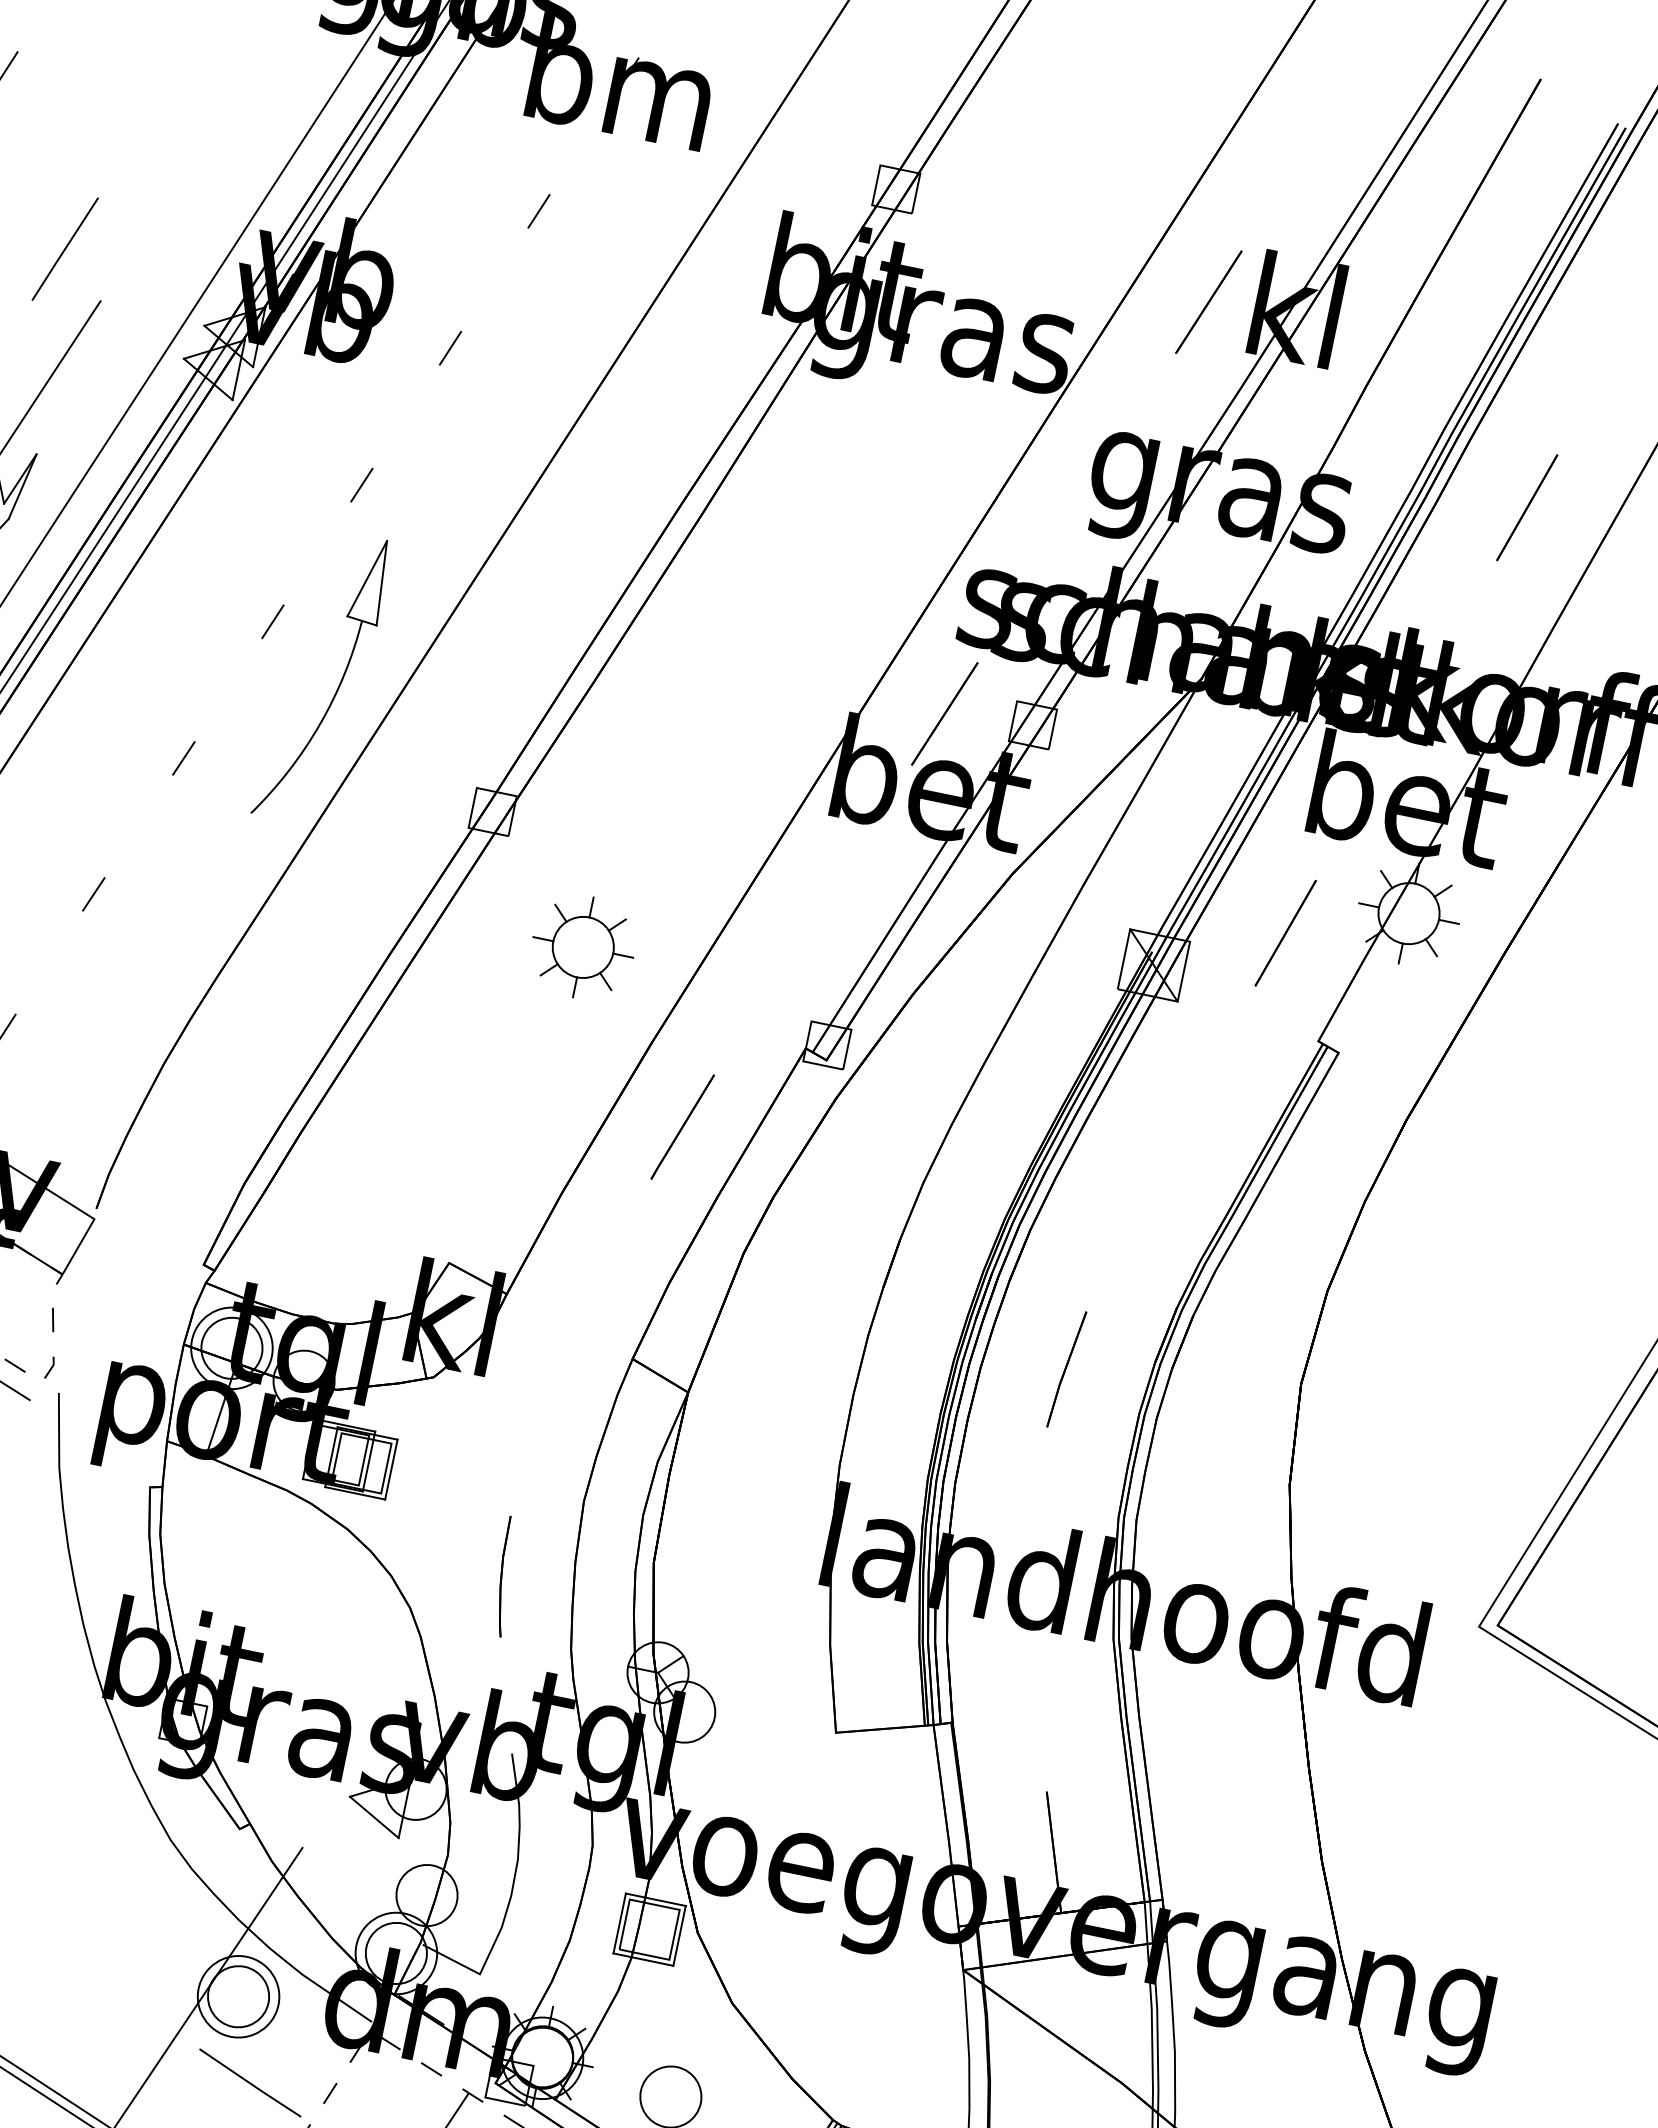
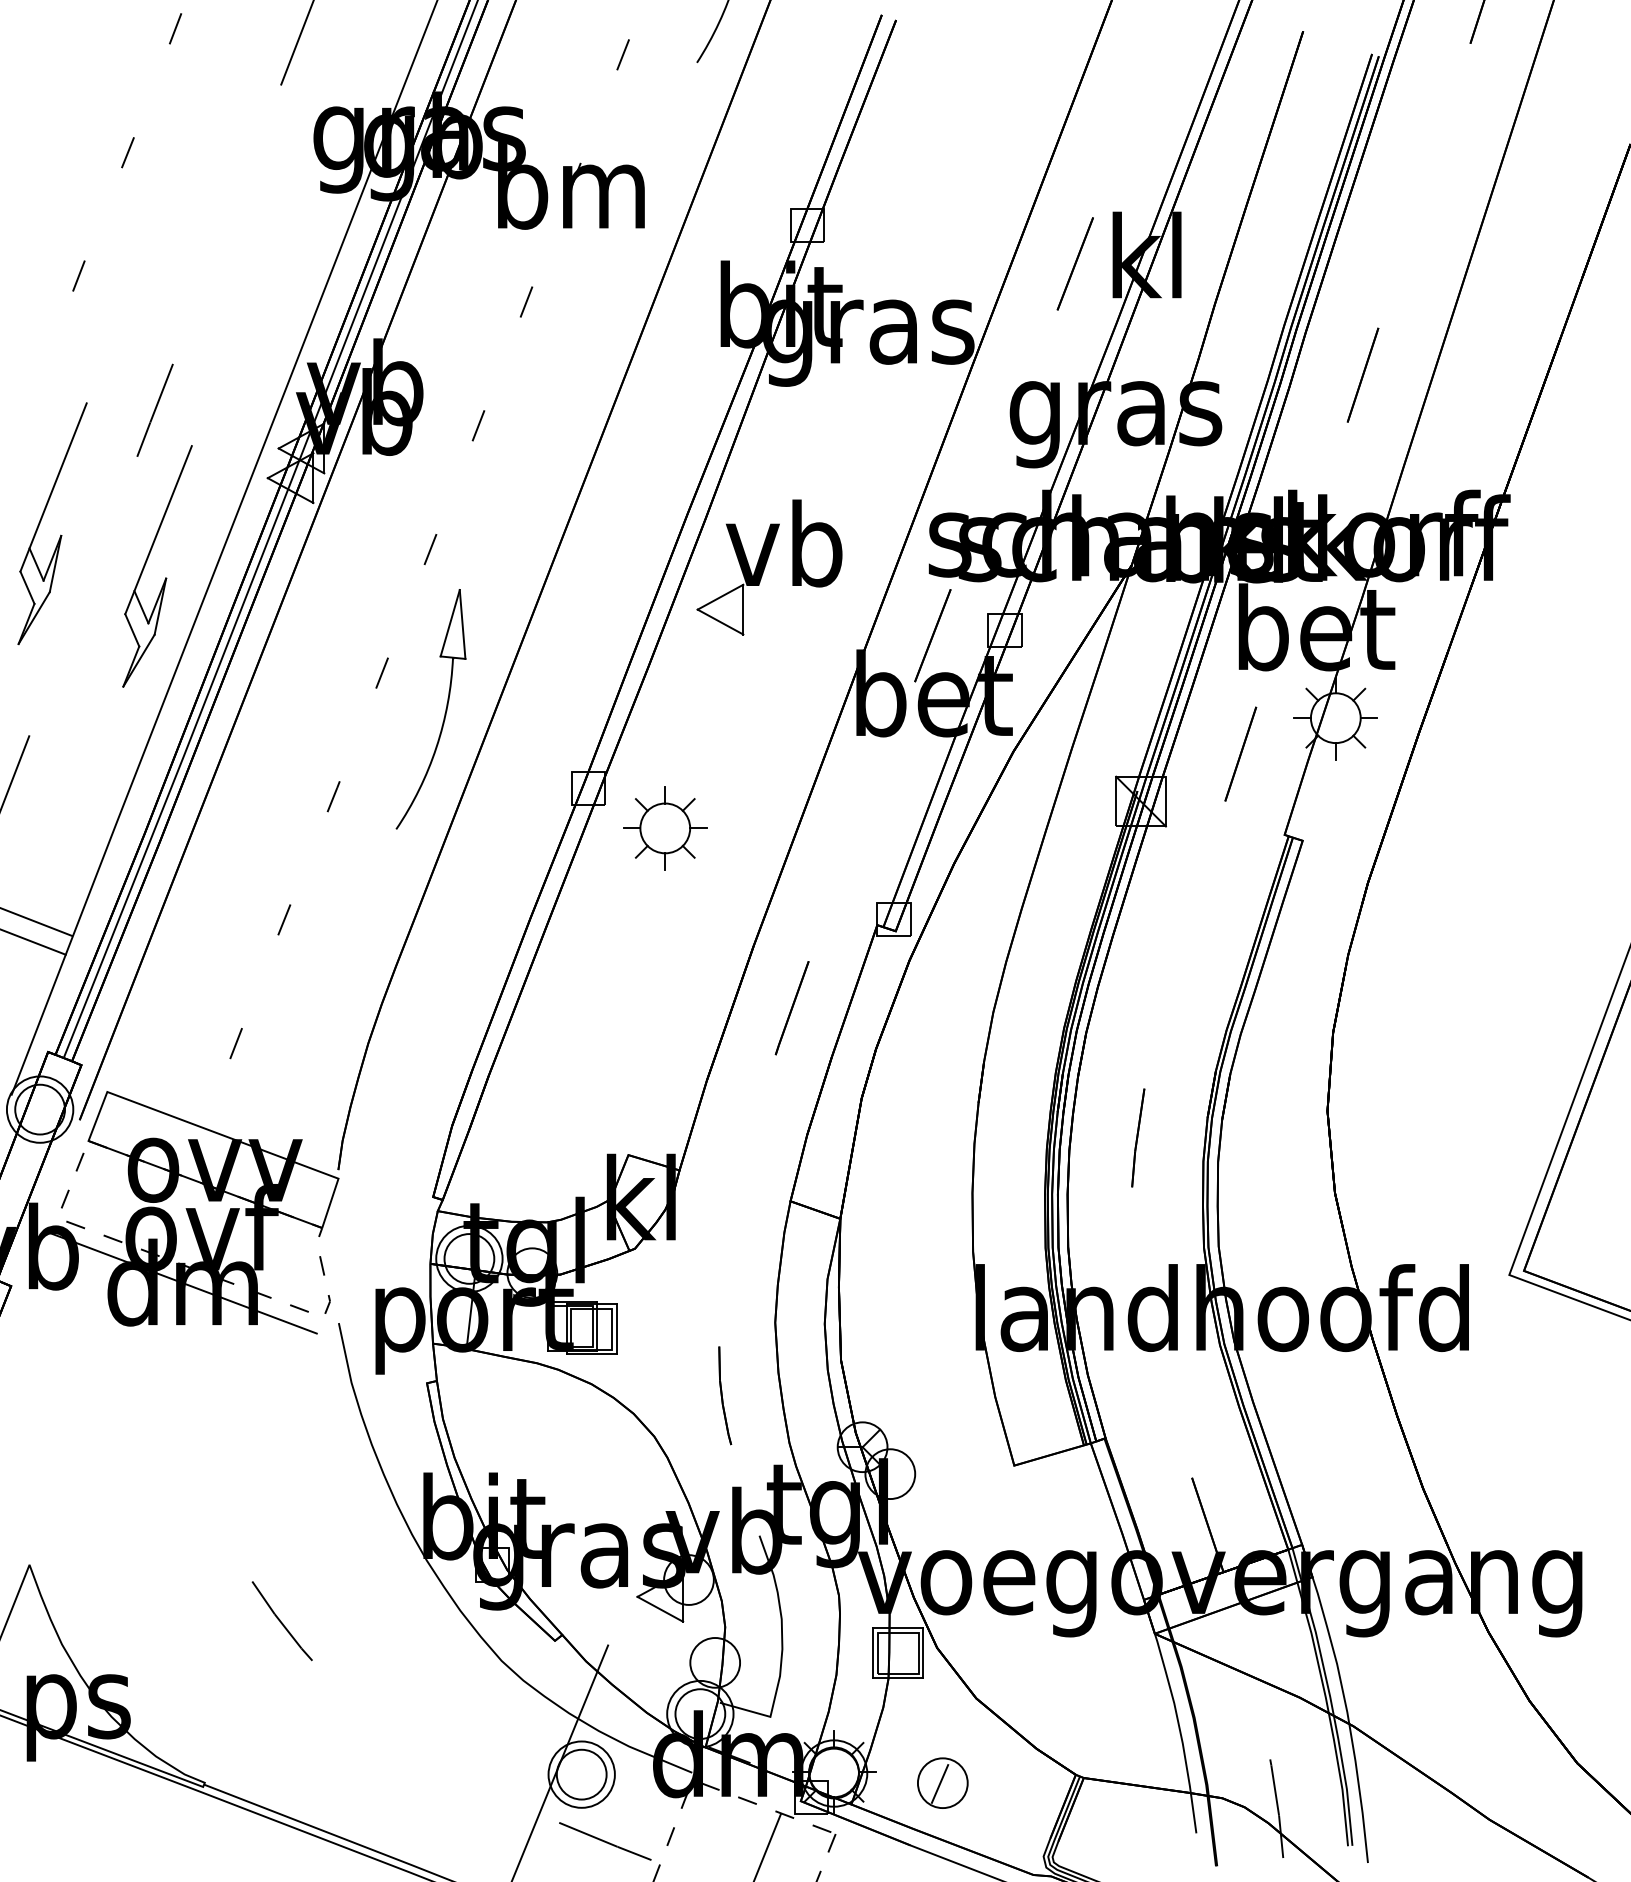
part: (765, 591) -> (769, 567), added
part: (583, 947) -> (665, 828), moved
line: (666, 2096) -> (939, 1783), added

